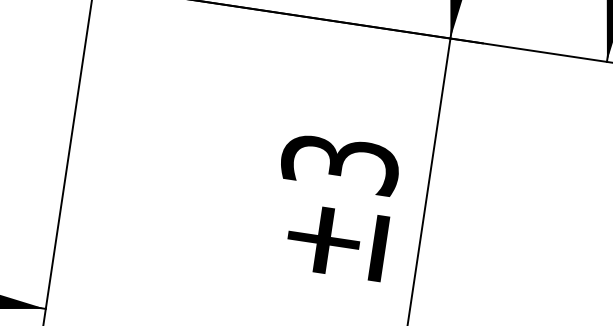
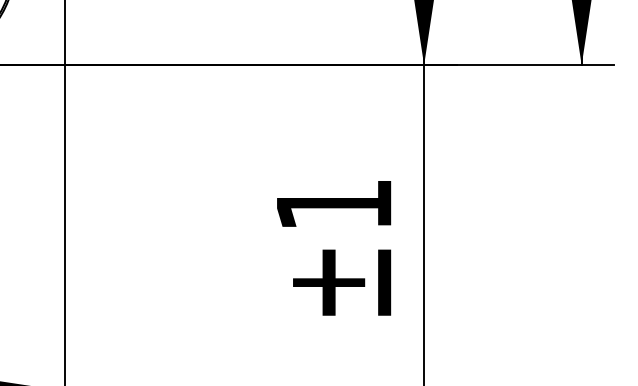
text: (340, 163) -> (334, 204), ±3 -> ±1

